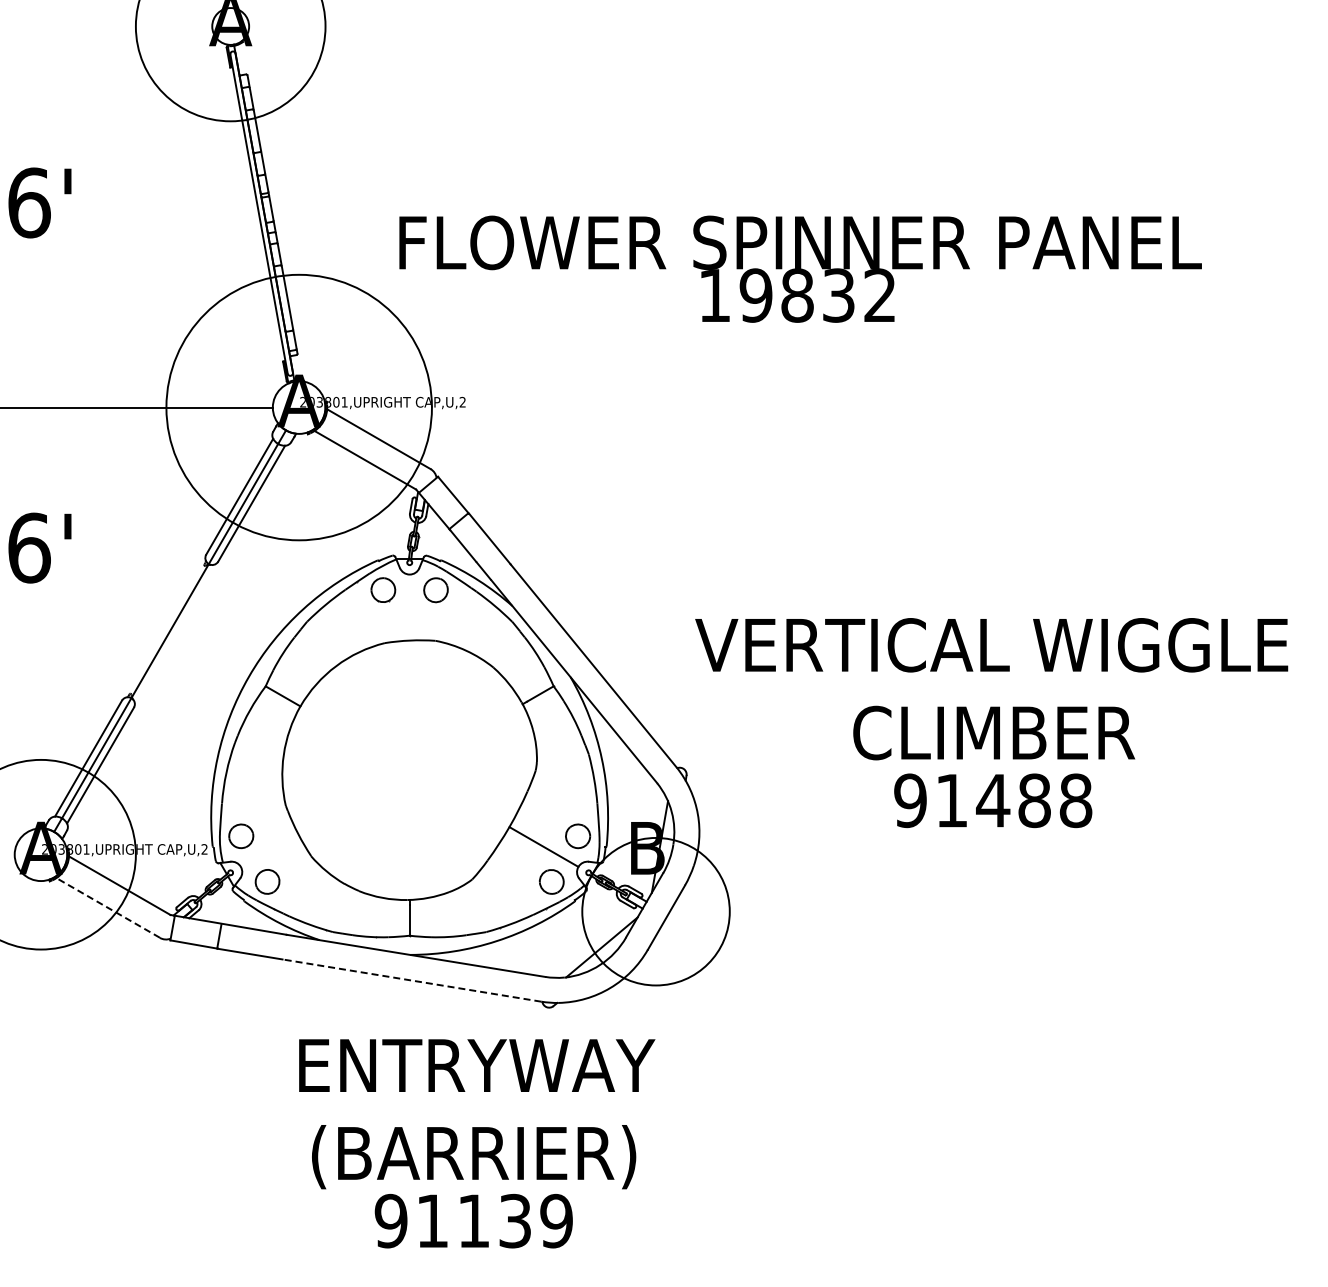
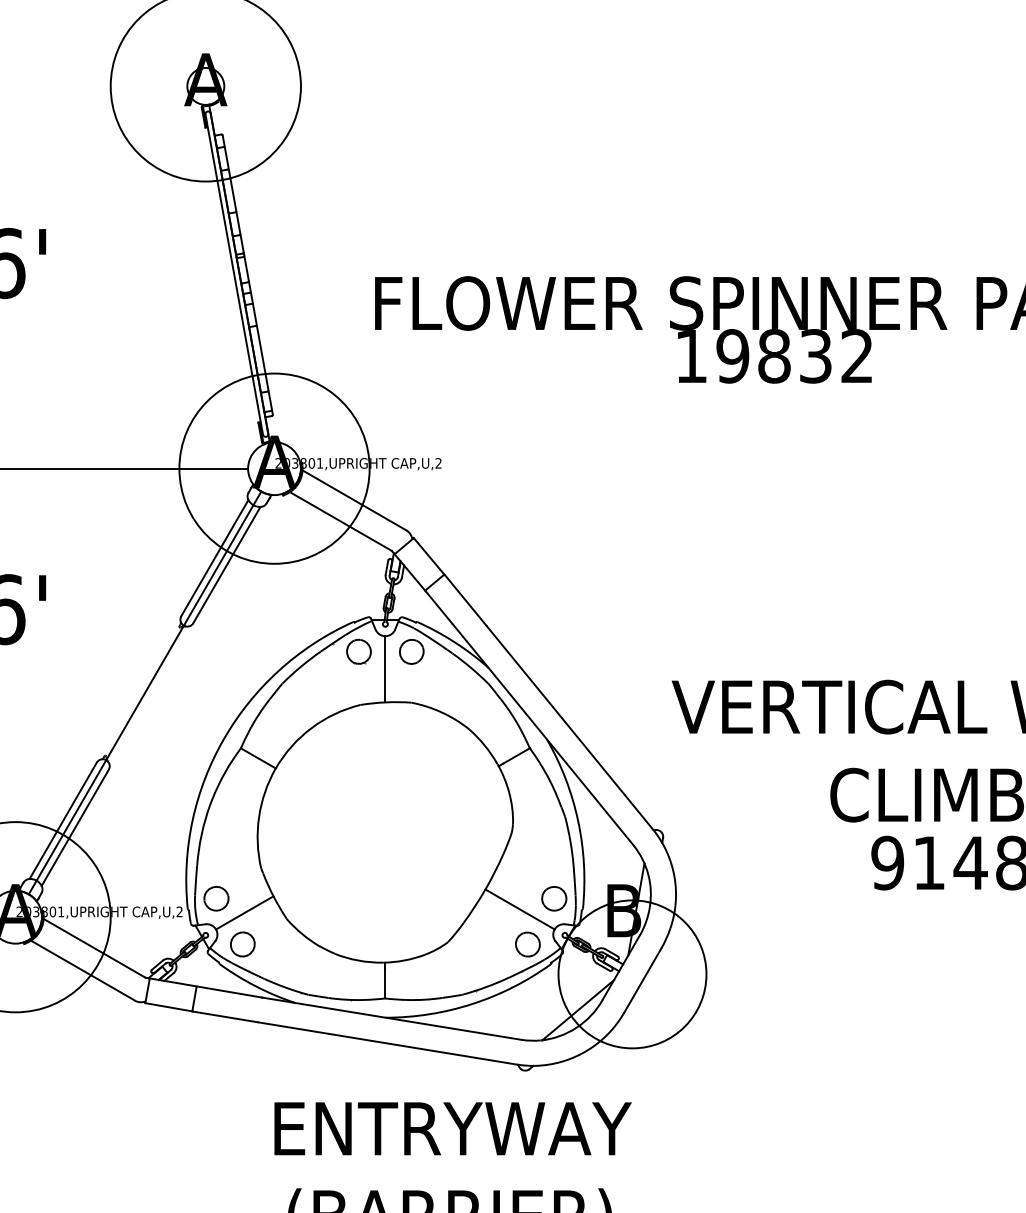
circle: (299, 407) -> (274, 468), size x0.71
line: (409, 607) -> (385, 669), added
line: (269, 849) -> (244, 911), added
line: (108, 907) -> (83, 970), dashed -> solid
line: (411, 980) -> (387, 1043), dashed -> solid

